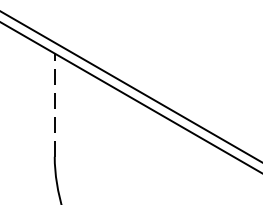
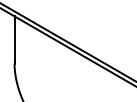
line: (54, 104) -> (14, 39), dashed -> solid

